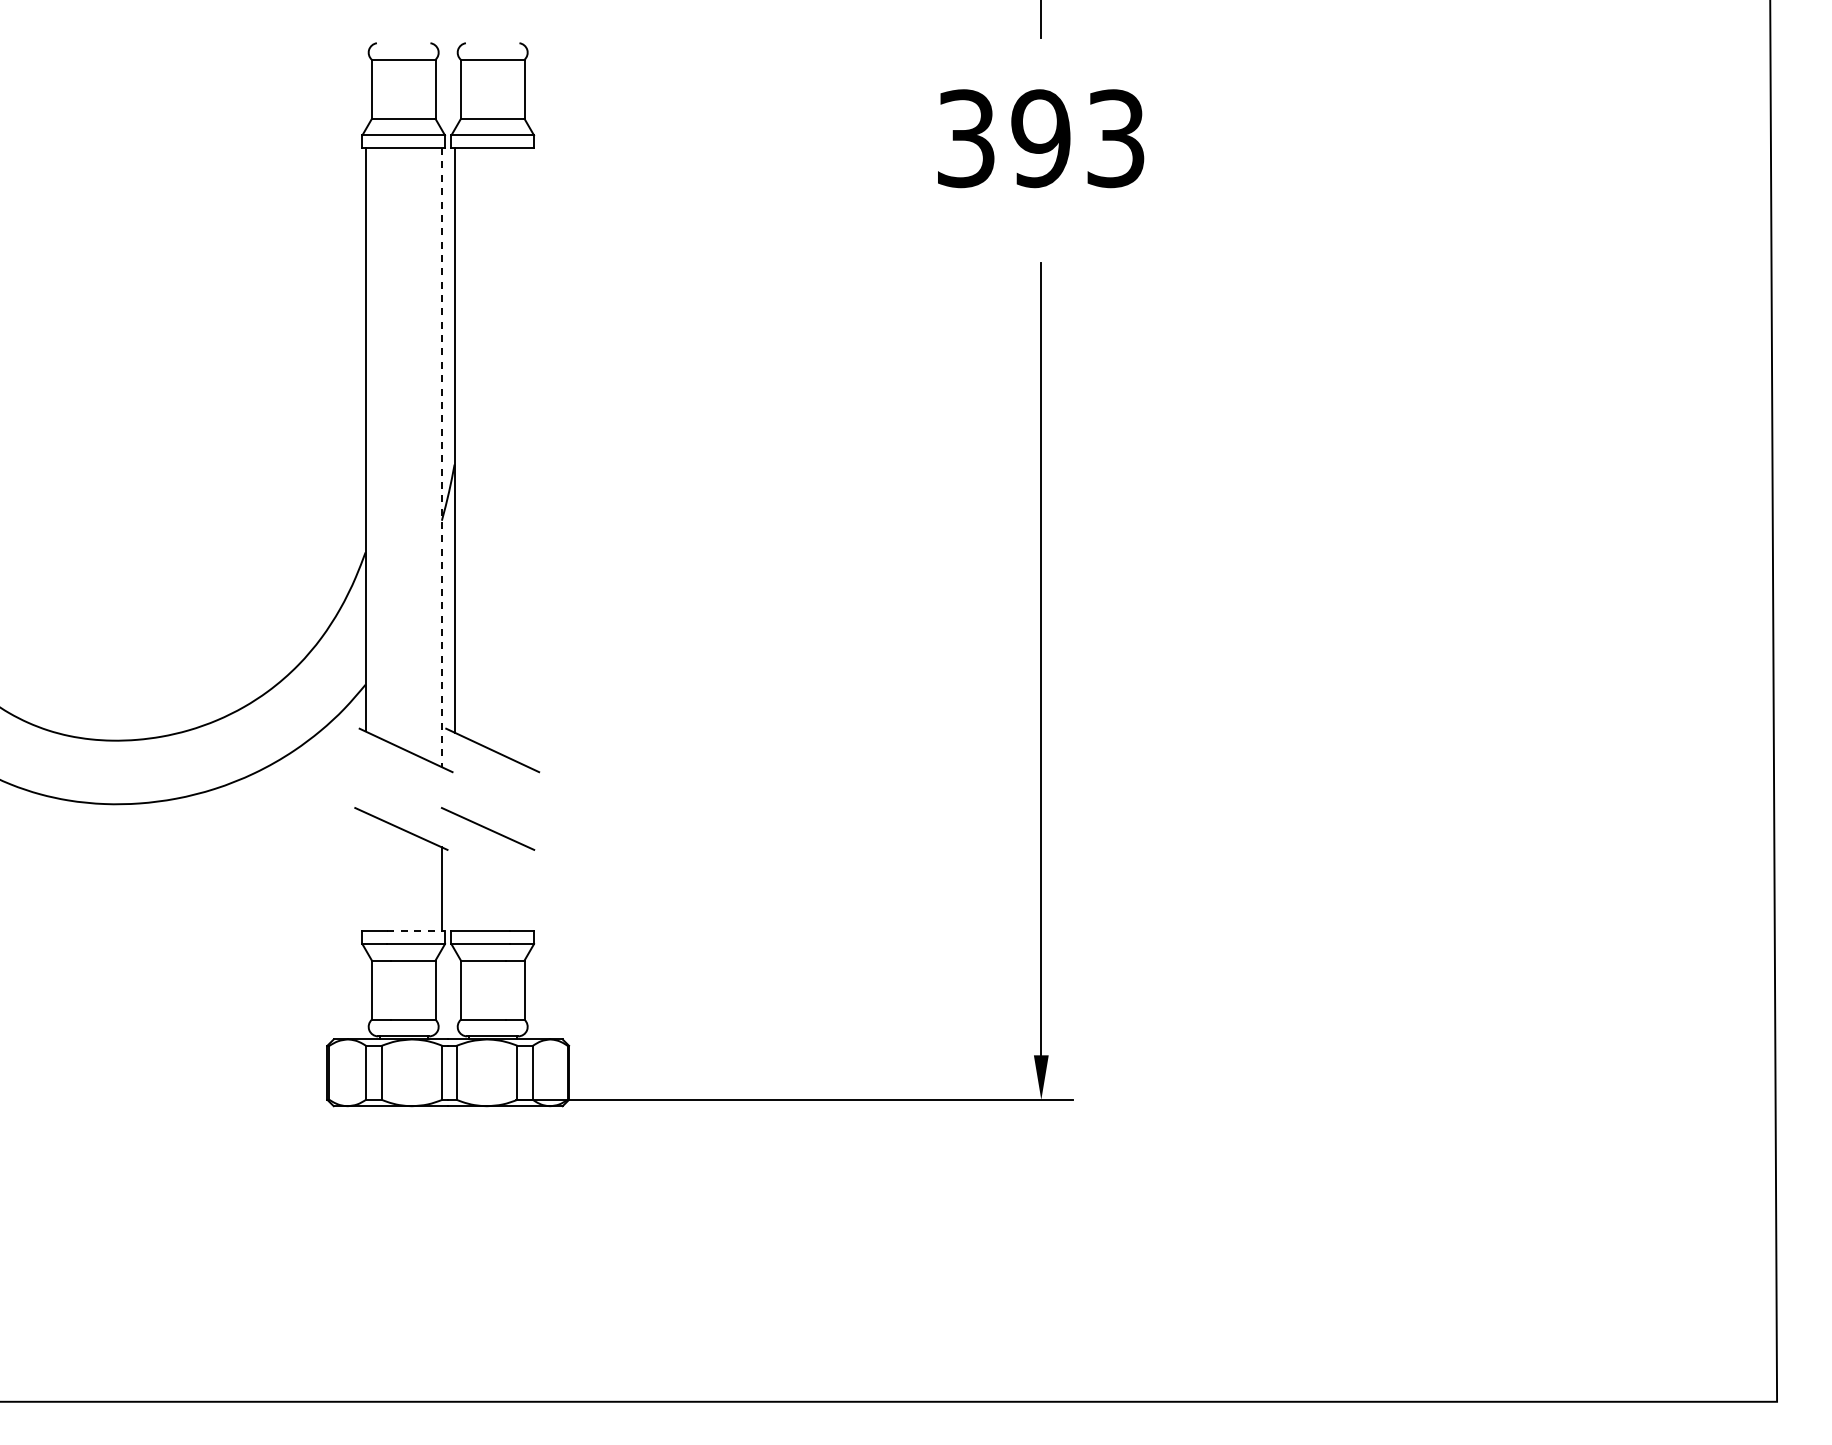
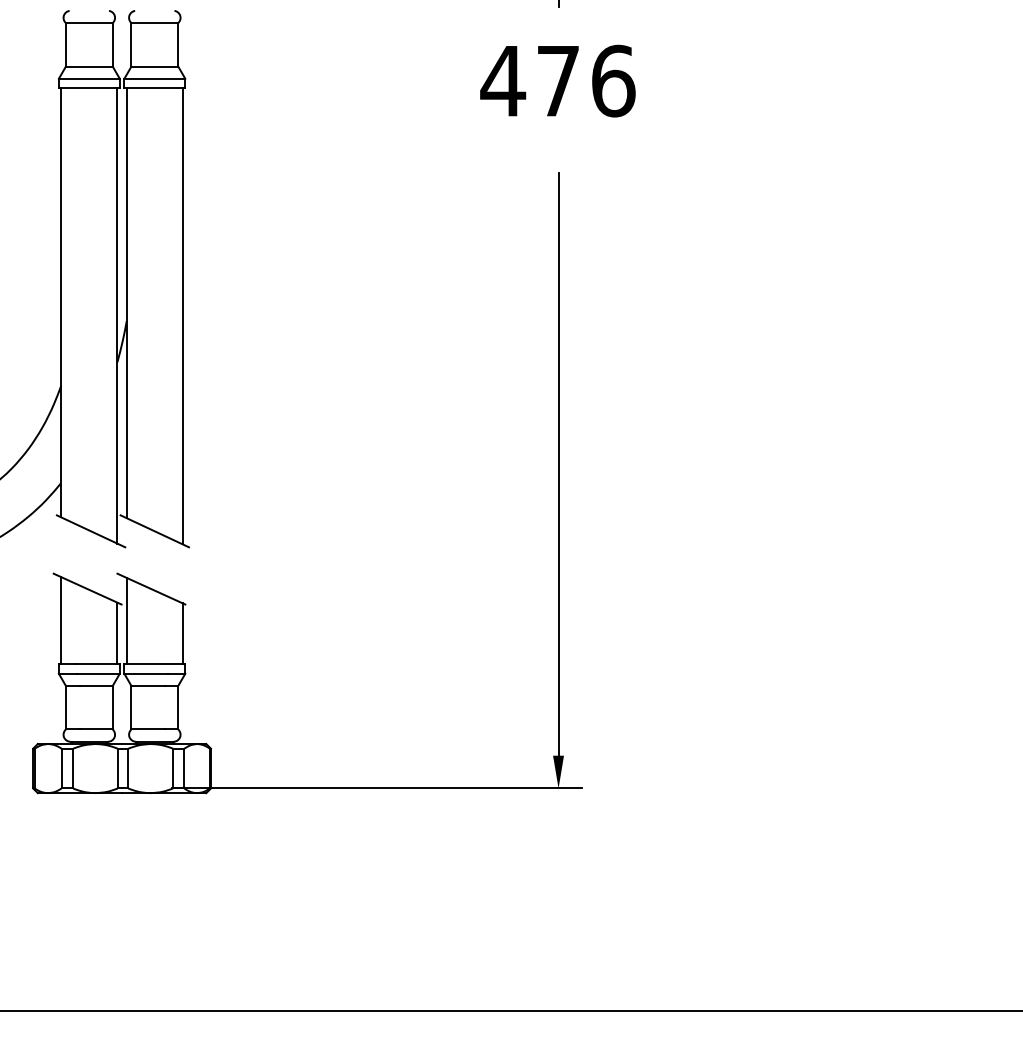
text: (1040, 138) -> (557, 81), 393 -> 476
line: (441, 457) -> (117, 315), dashed -> solid
line: (530, 458) -> (182, 316), added
line: (365, 871) -> (61, 620), added
line: (454, 872) -> (126, 621), added
line: (530, 889) -> (182, 633), added
line: (416, 931) -> (98, 664), dashed -> solid

